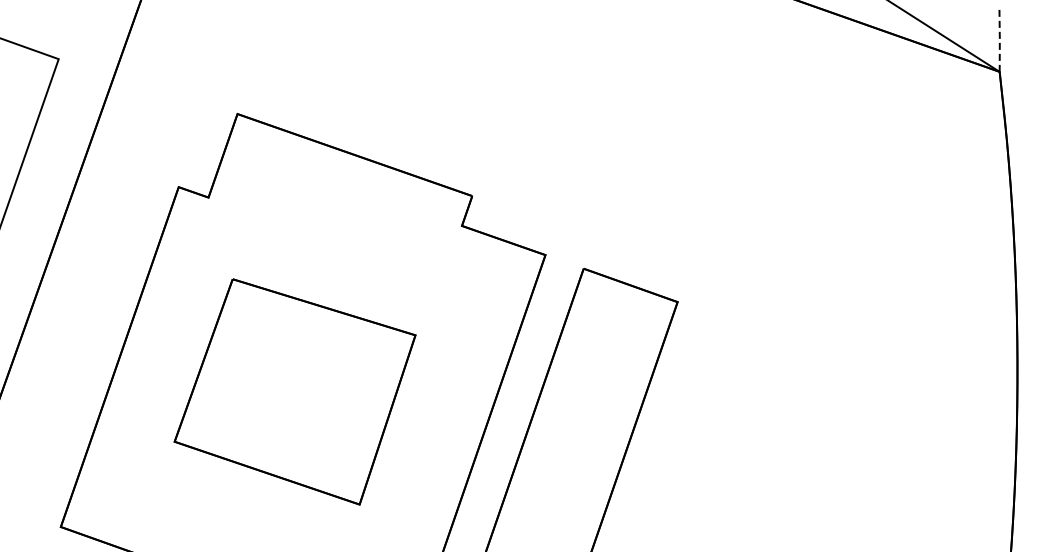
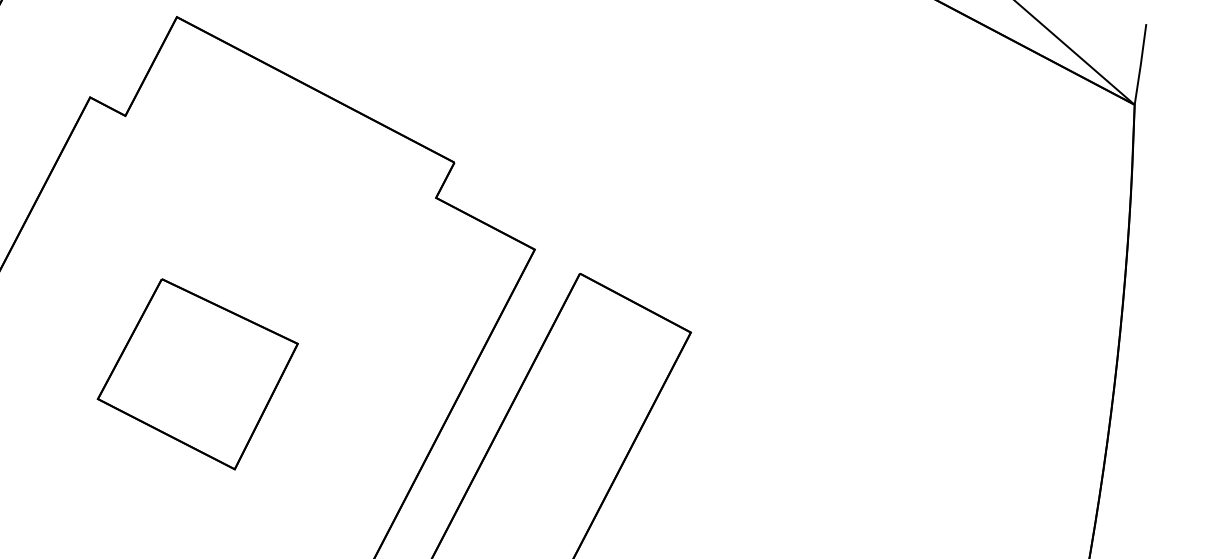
line: (999, 39) -> (1140, 64), dashed -> solid
part: (294, 391) -> (196, 373), size x0.62

